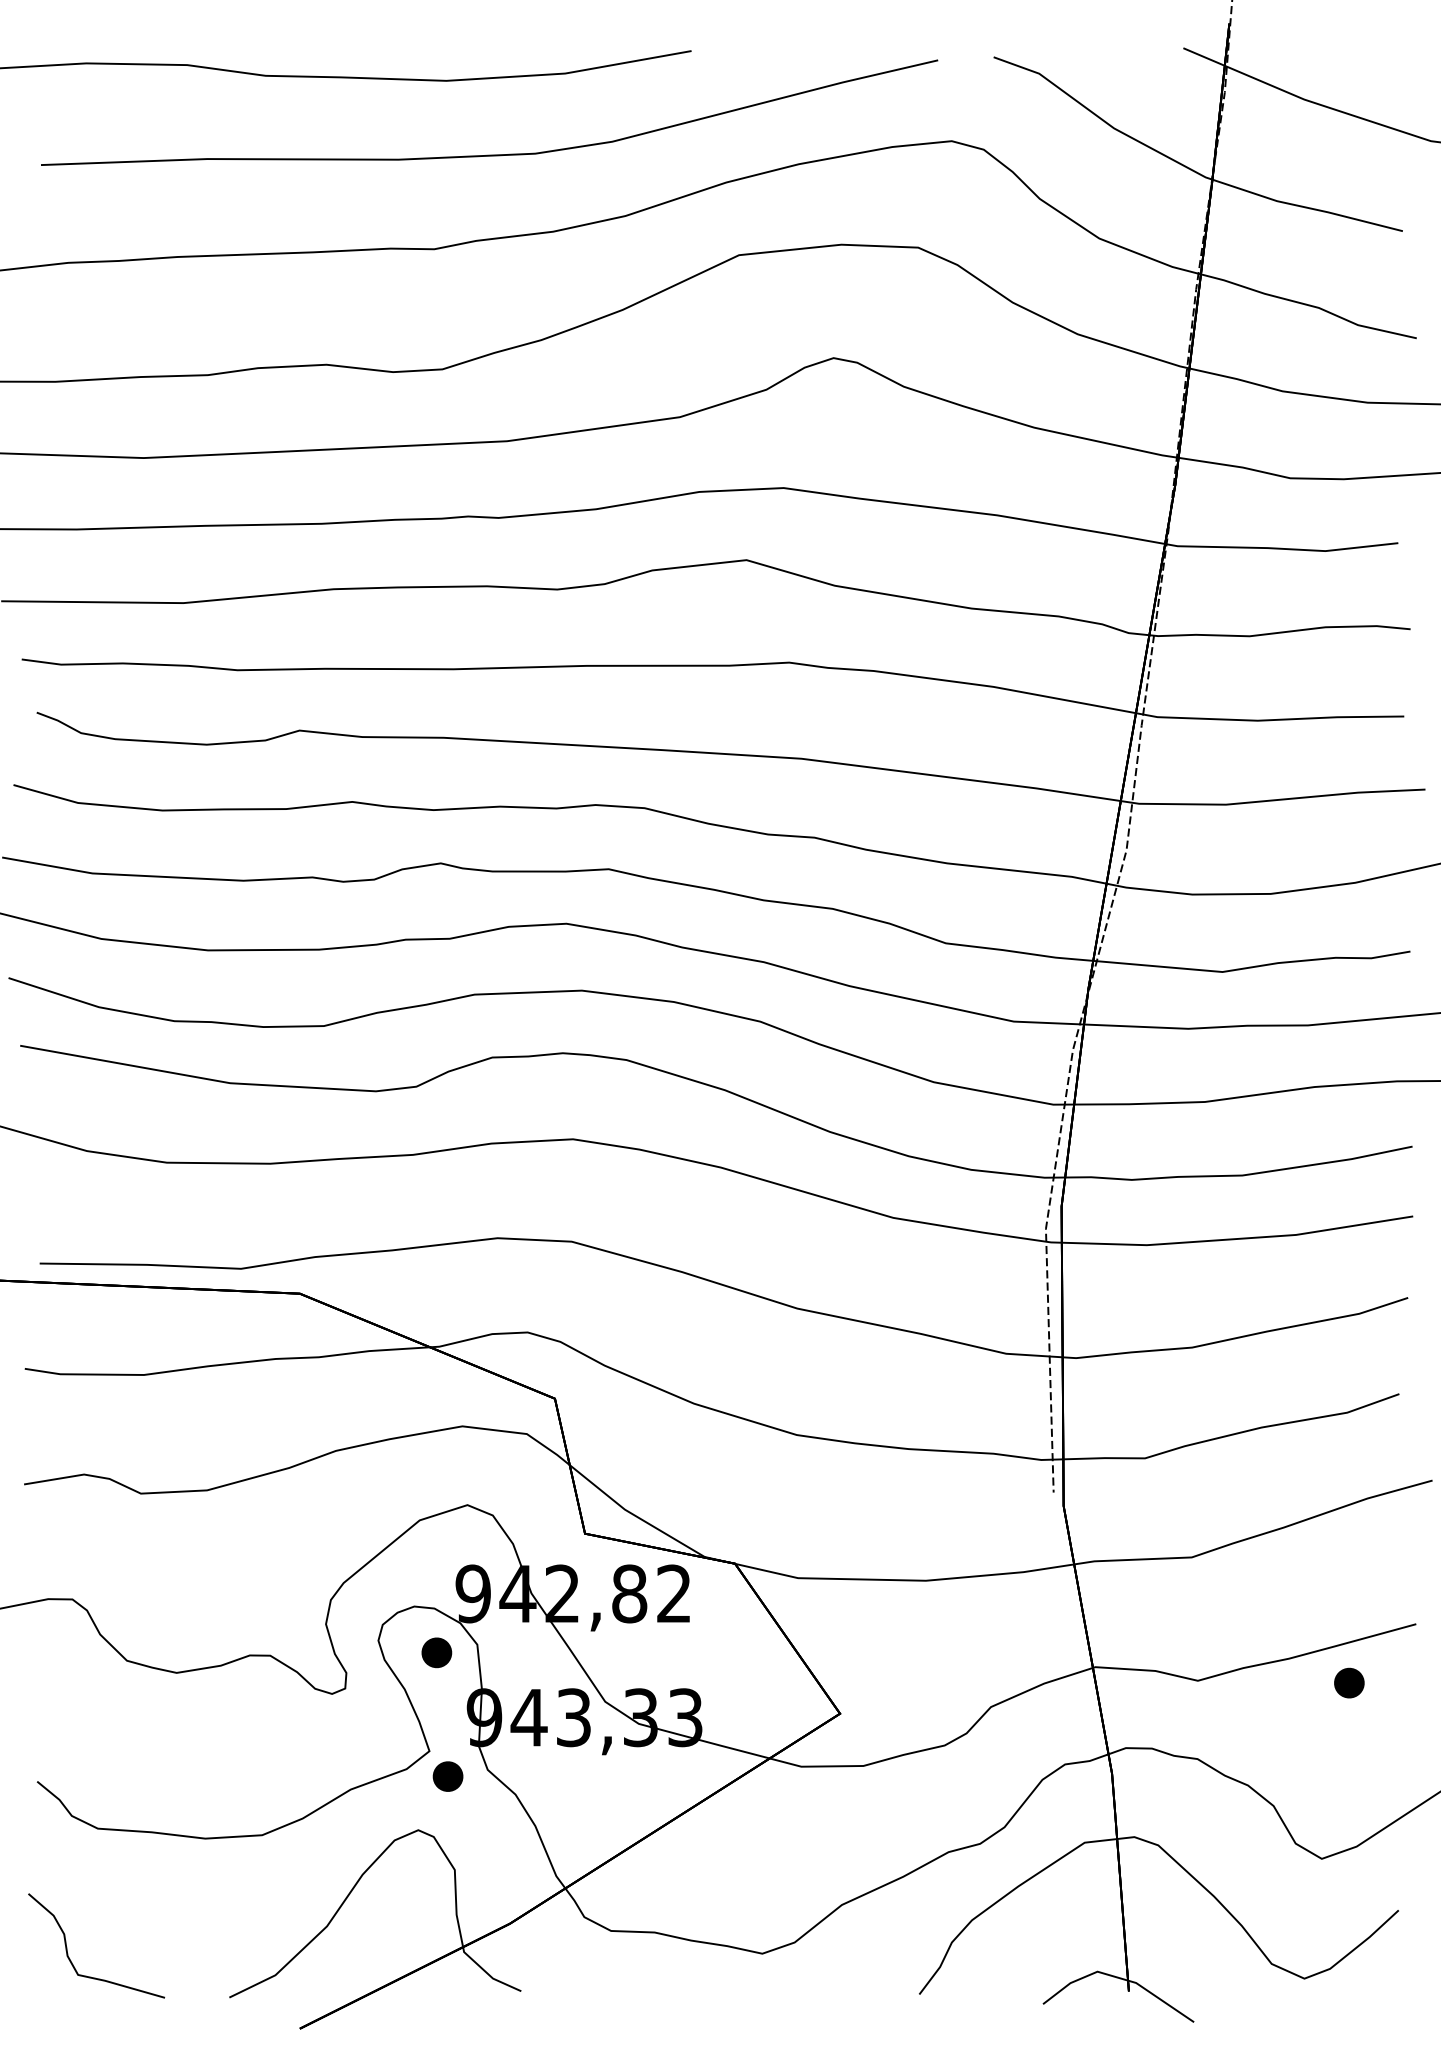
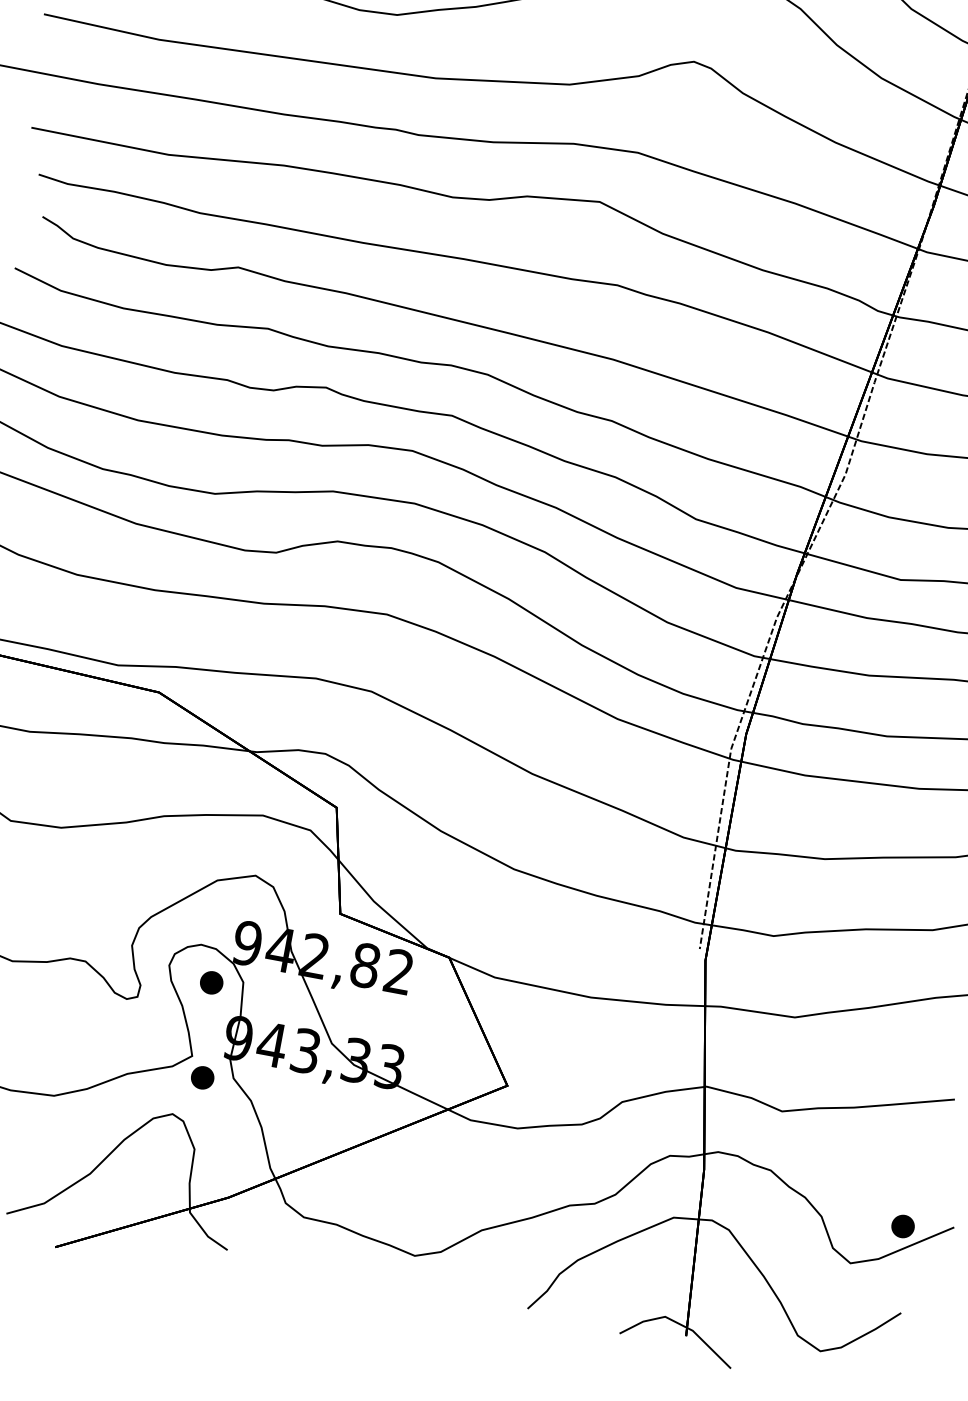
part: (1349, 1682) -> (903, 1226), moved

